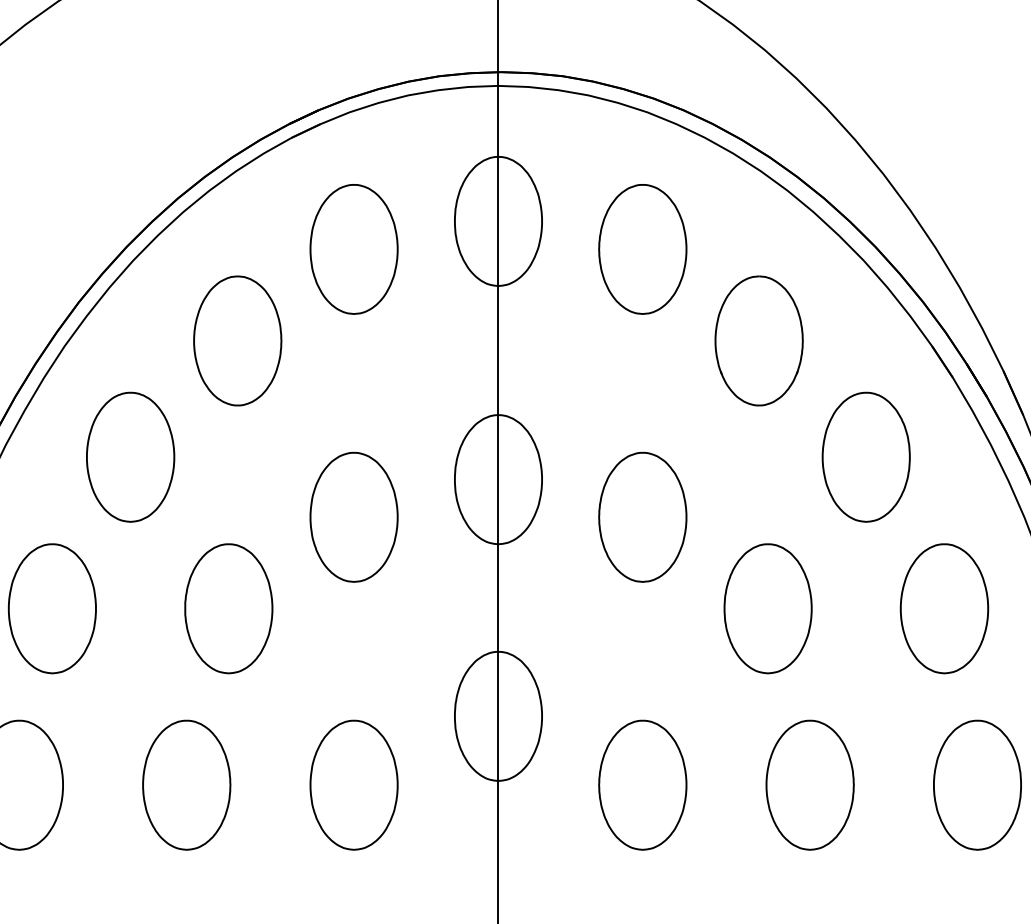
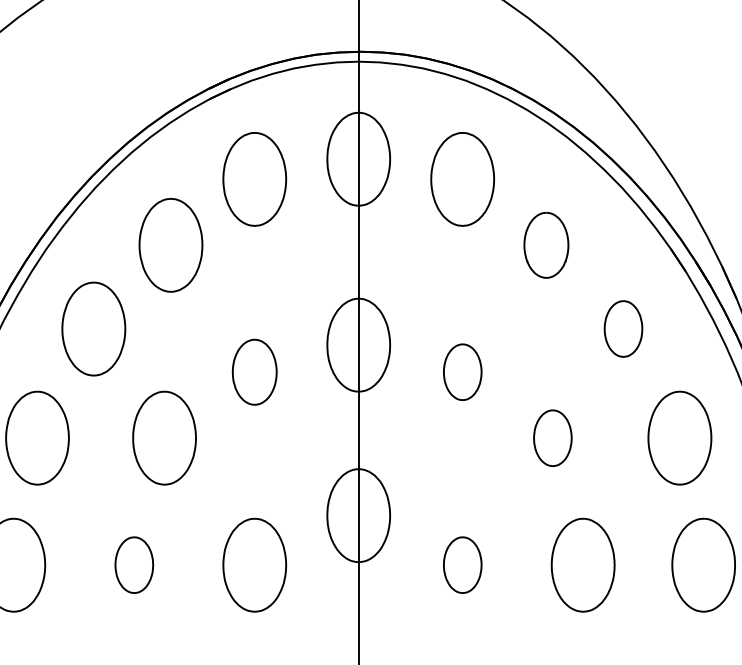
part: (758, 340) -> (545, 245), size x0.7
part: (865, 456) -> (623, 328), size x0.6
part: (353, 516) -> (254, 371), size x0.7
part: (642, 516) -> (462, 371), size x0.6
part: (767, 608) -> (552, 437), size x0.6
part: (186, 784) -> (134, 564), size x0.6
part: (642, 784) -> (462, 564), size x0.6

